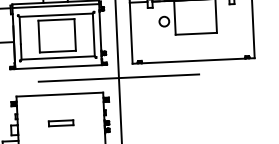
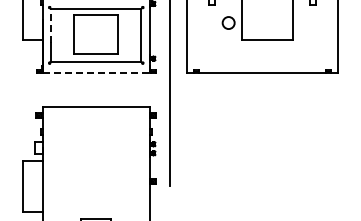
line: (20, 30) -> (51, 25), solid -> dashed
line: (58, 66) -> (96, 72), solid -> dashed
line: (118, 77) -> (169, 89), removed
part: (60, 122) -> (95, 141), removed

